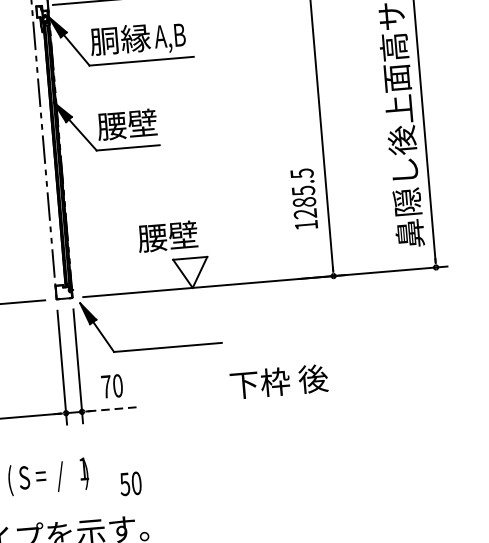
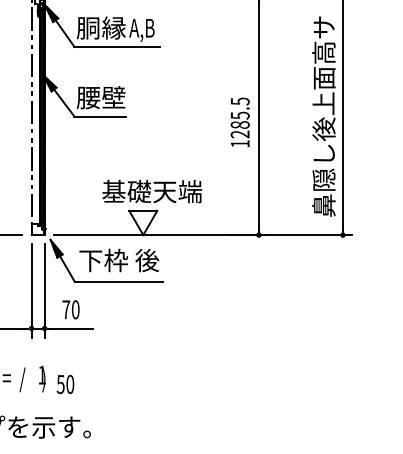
text: (303, 198) -> (239, 121), moved
text: (199, 233) -> (152, 191), 腰壁 -> 基礎天端
text: (279, 381) -> (119, 260), moved
line: (114, 409) -> (71, 328), dashed -> solid
text: (130, 483) -> (65, 384), moved

